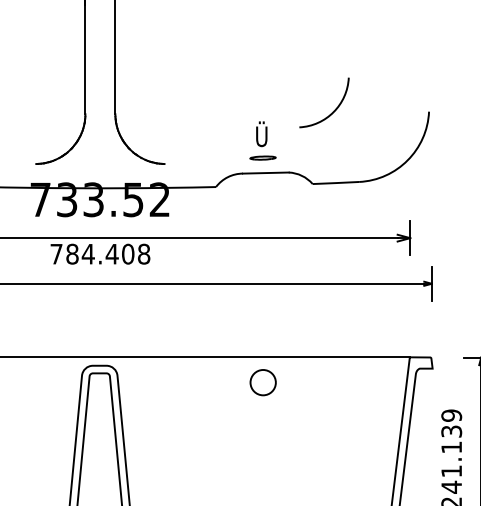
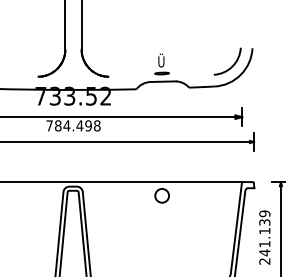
curve: (335, 106) -> (233, 63), moved
text: (127, 253) -> (88, 125), 784.408 -> 784.498

